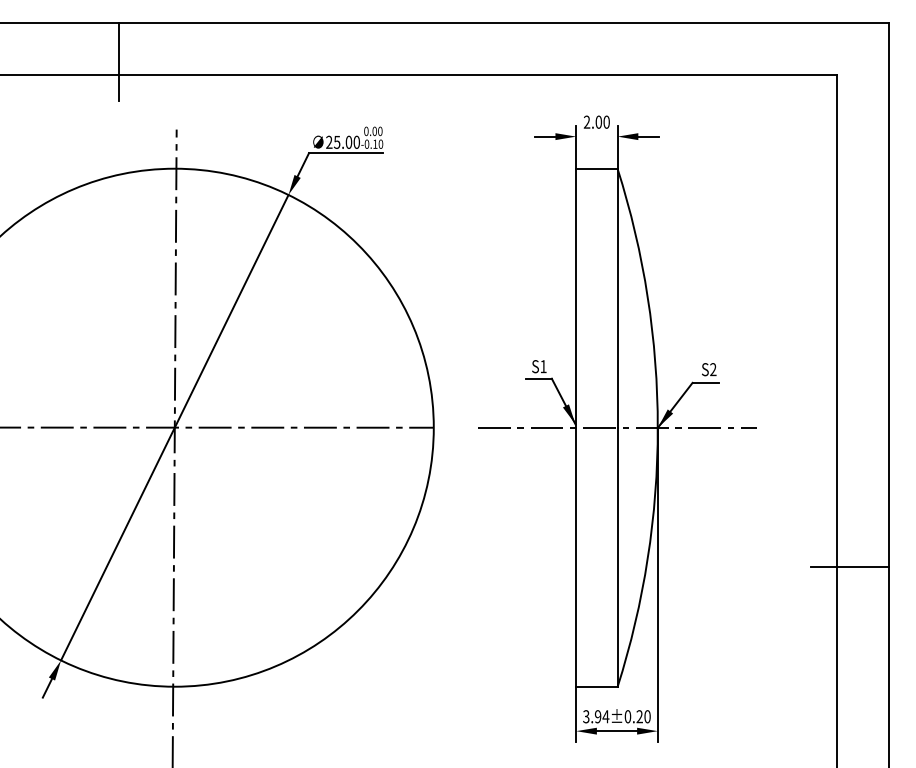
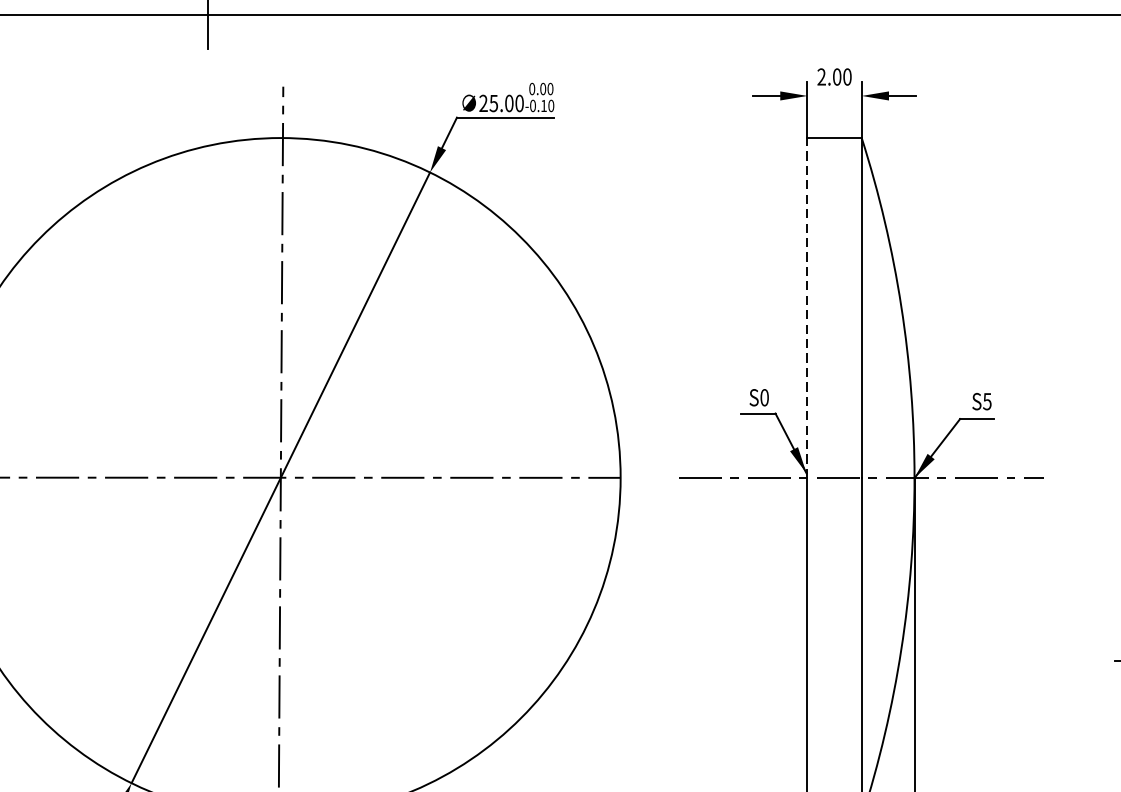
line: (576, 297) -> (807, 306), solid -> dashed
text: (543, 366) -> (764, 397), S1 -> S0
text: (713, 369) -> (987, 401), S2 -> S5

